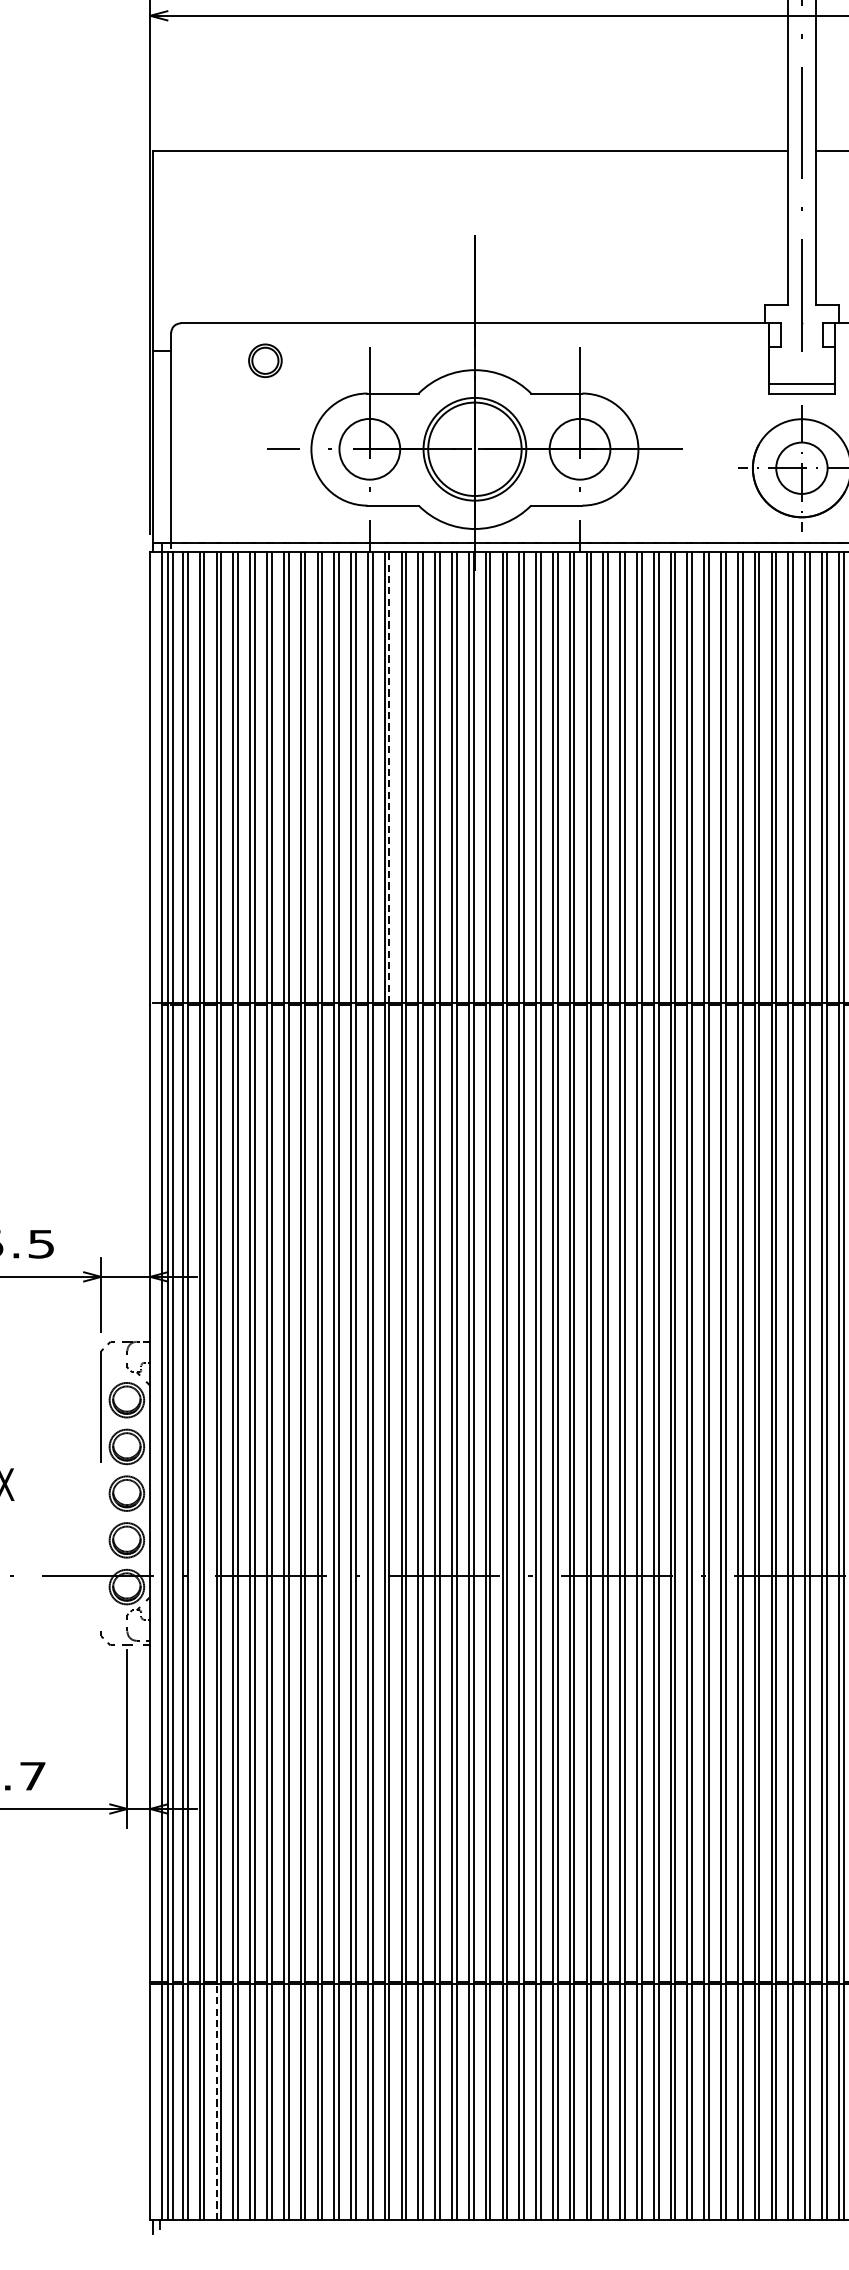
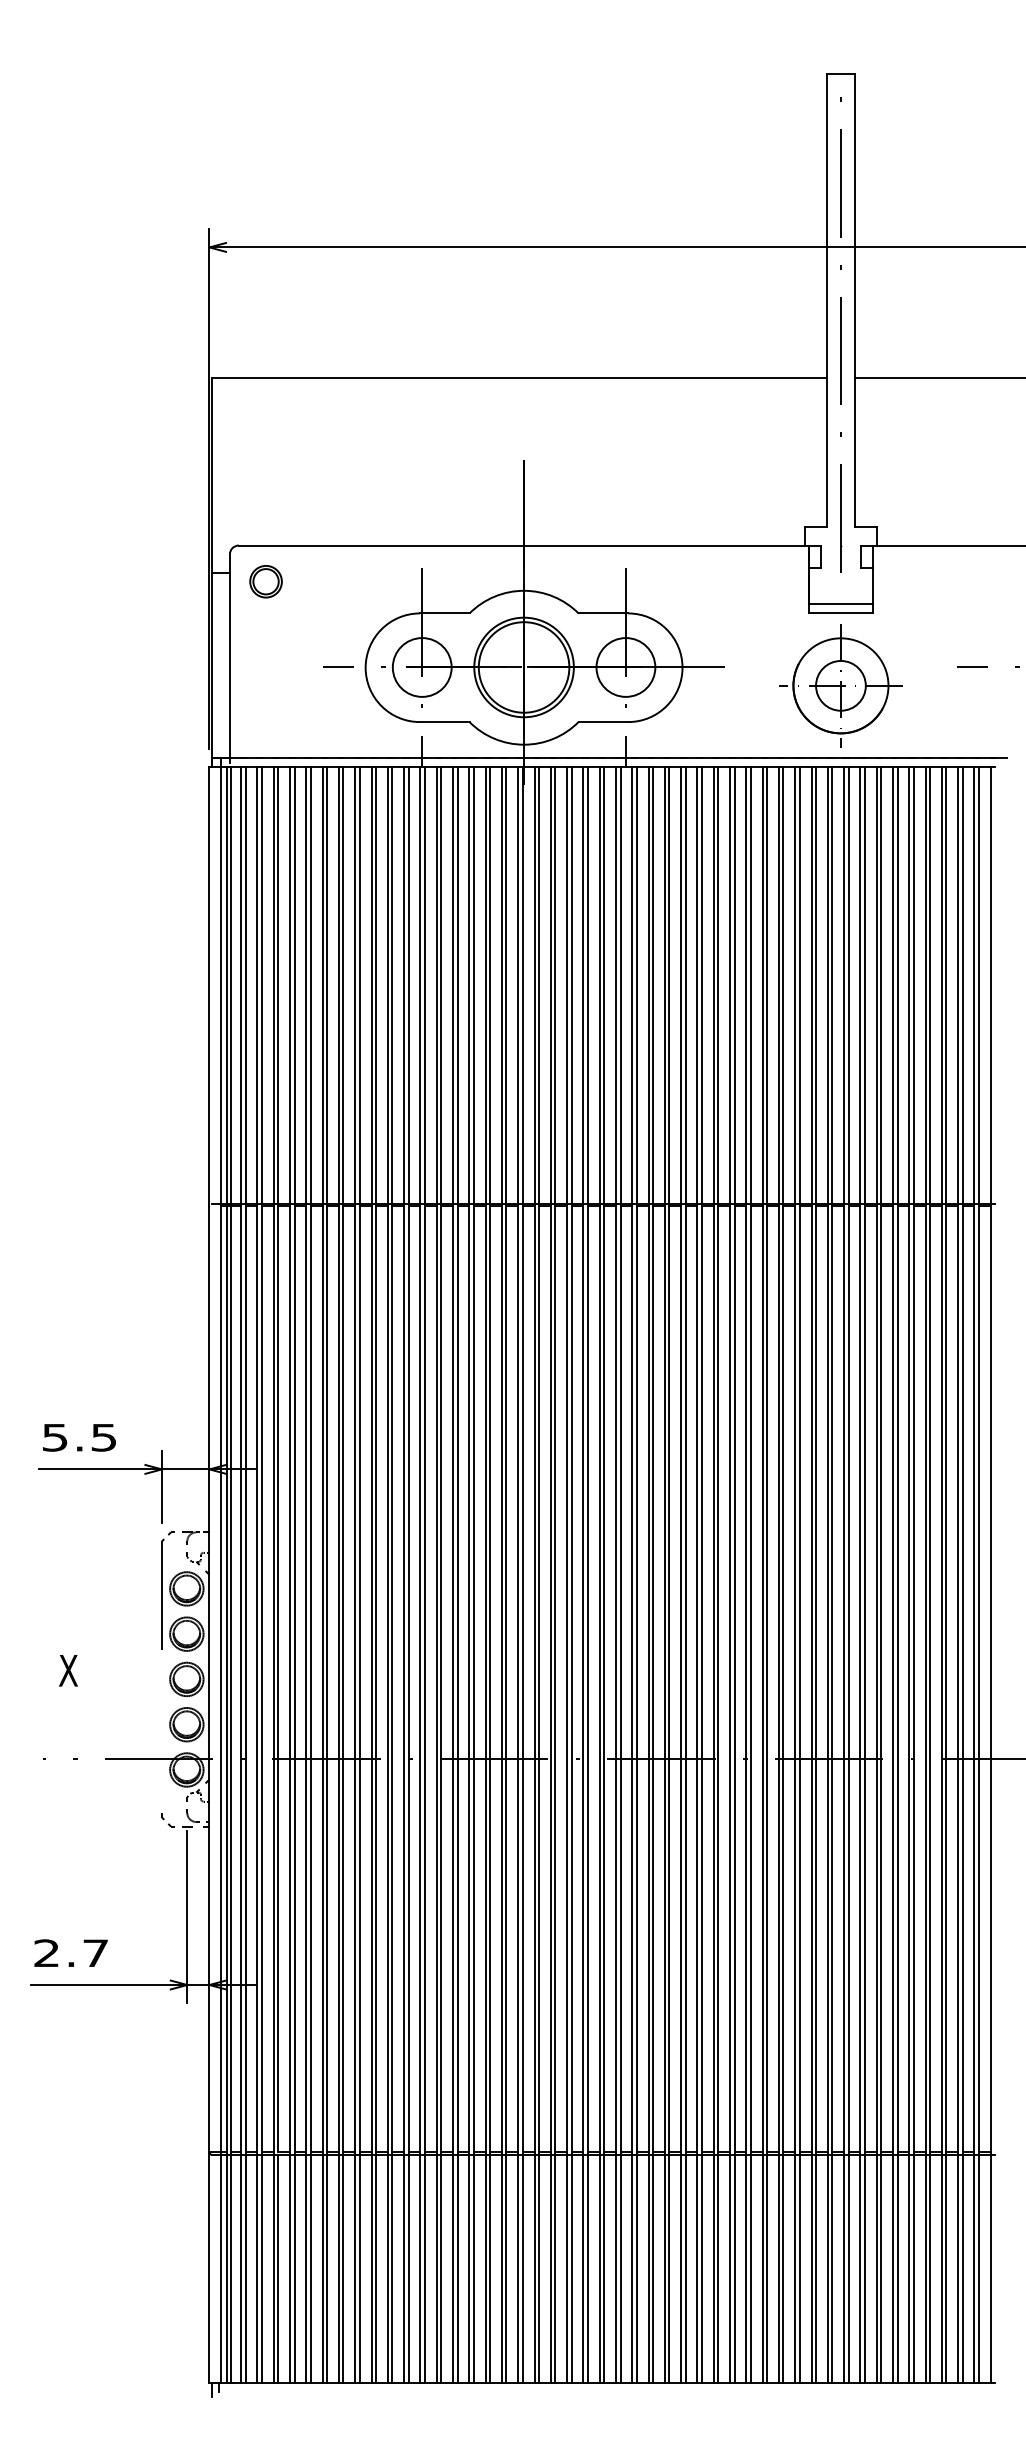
part: (264, 360) -> (265, 581), moved
line: (389, 777) -> (441, 985), dashed -> solid
line: (216, 2101) -> (273, 2268), dashed -> solid

